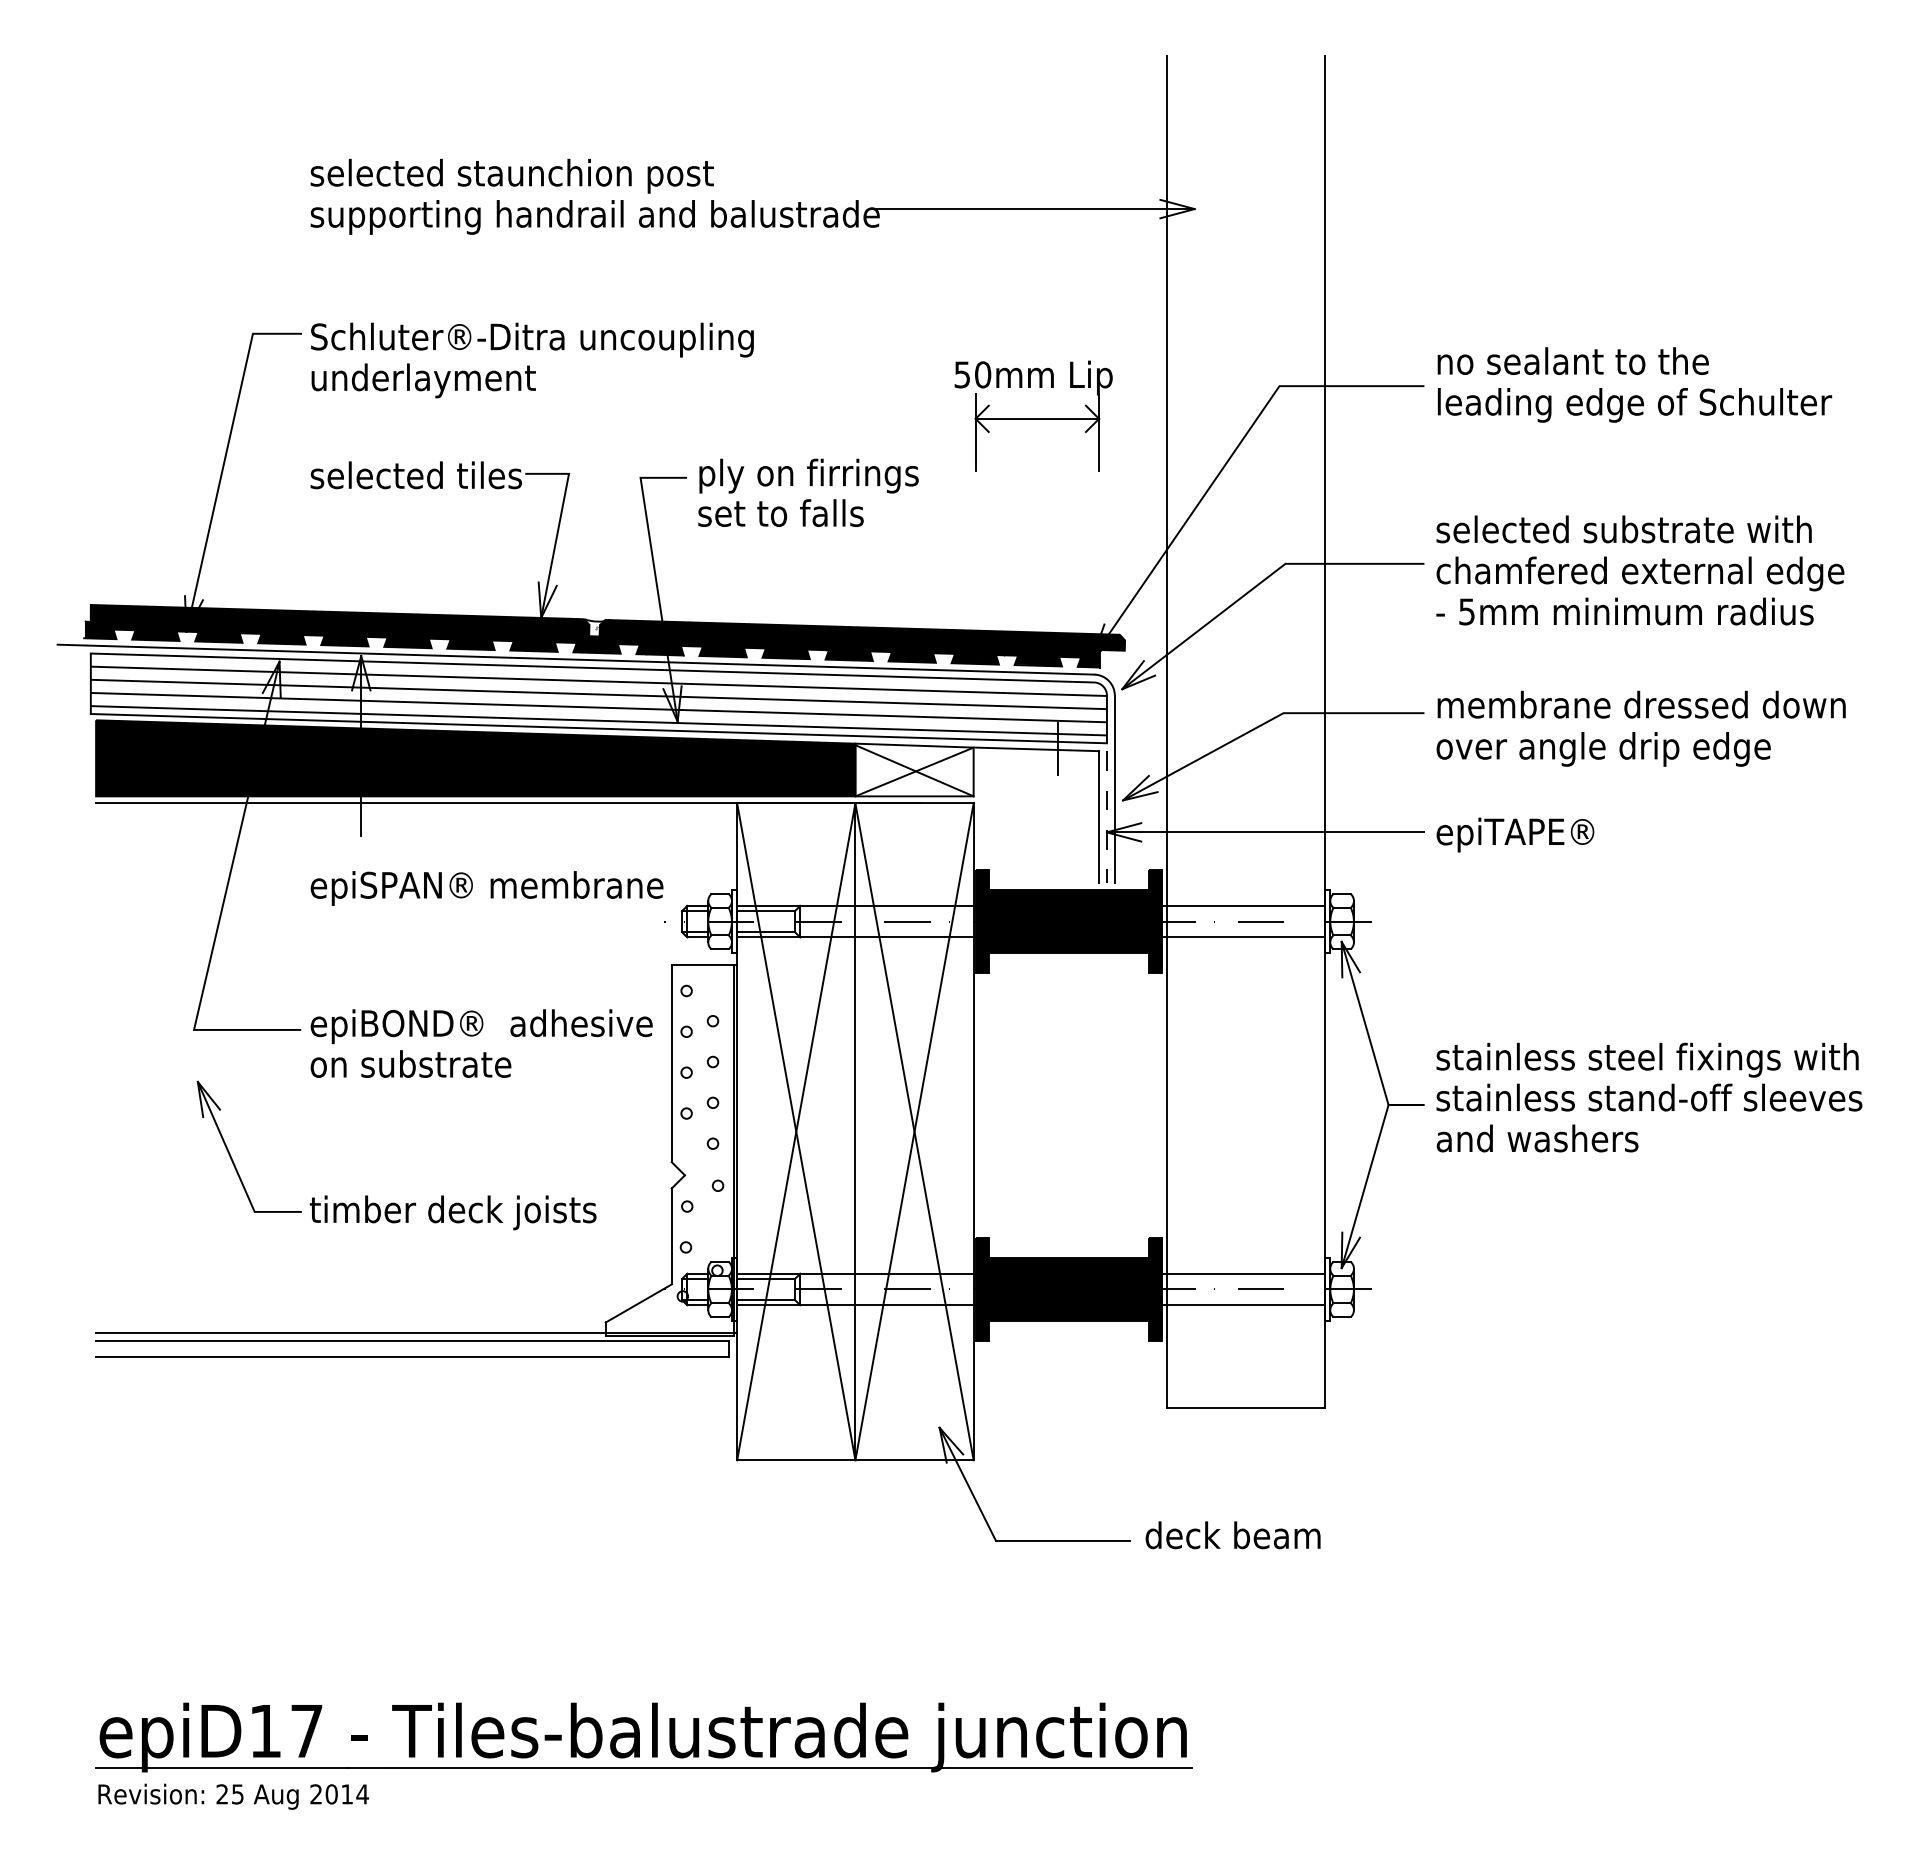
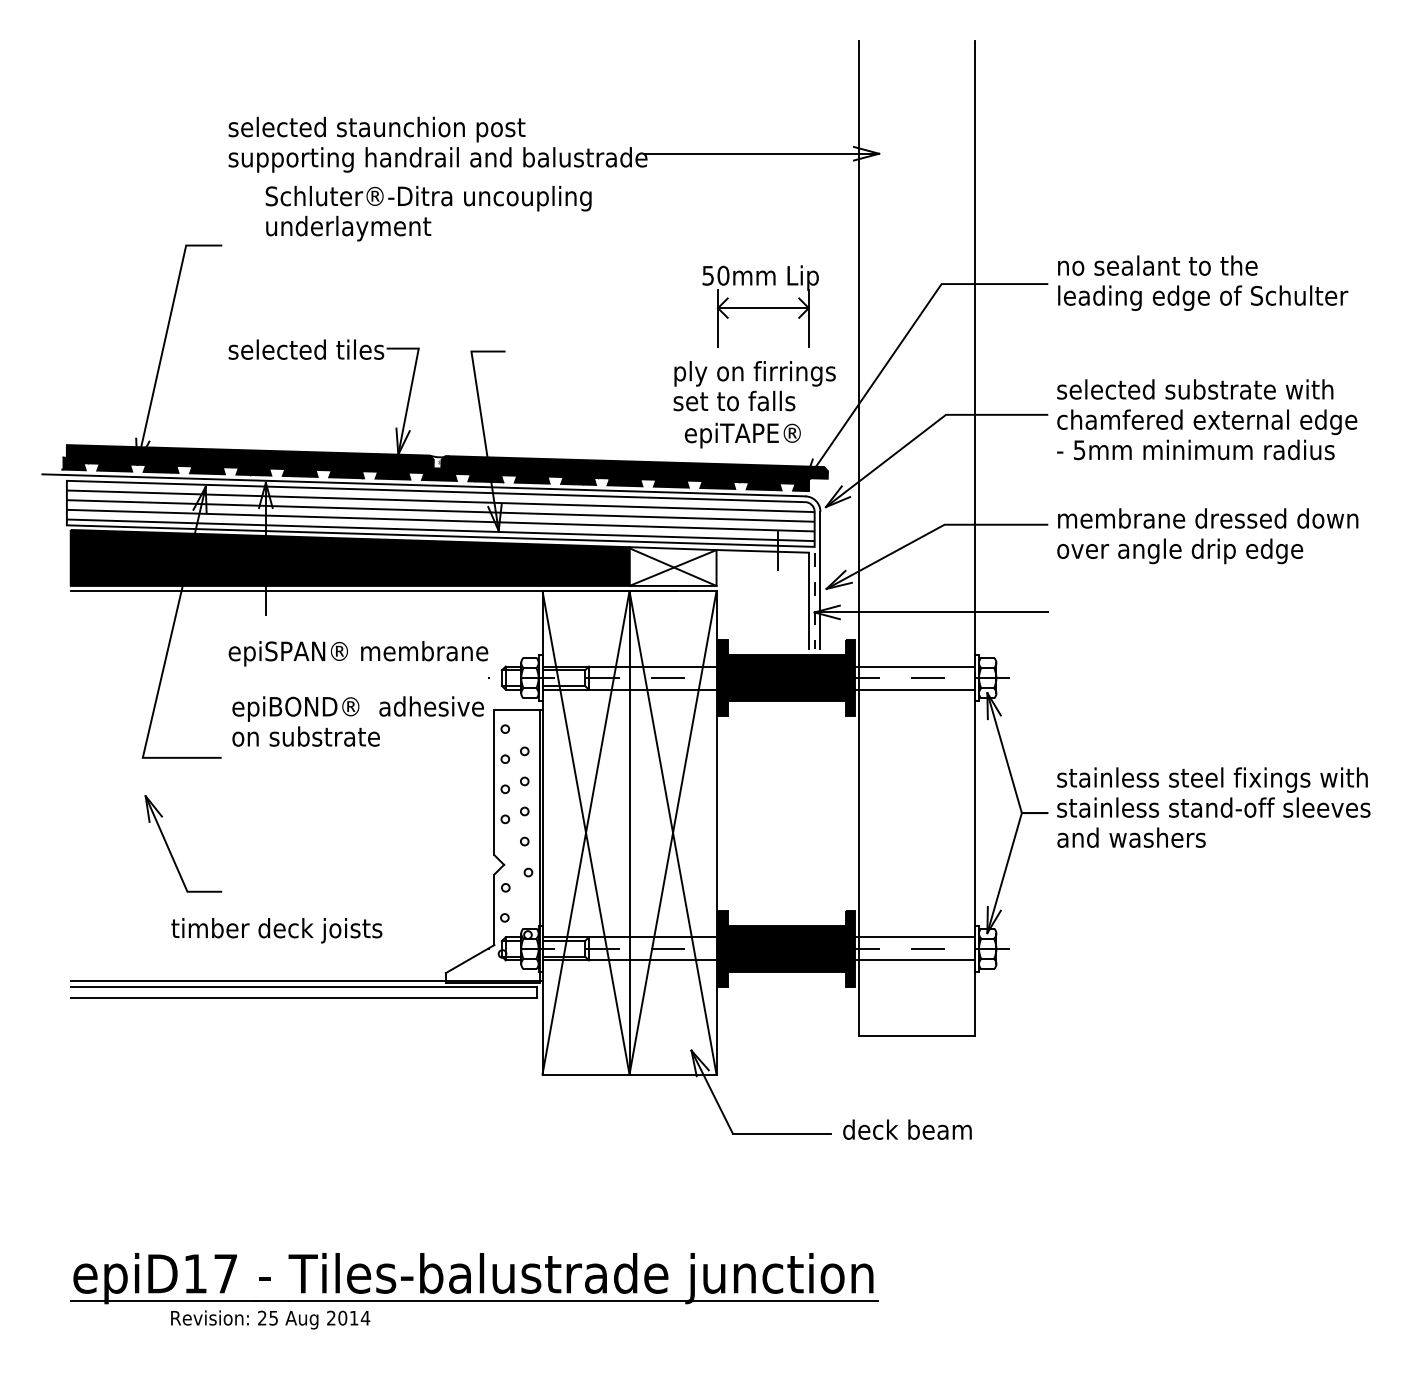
text: (532, 360) -> (428, 213), moved
text: (808, 492) -> (754, 385), moved
text: (1515, 834) -> (742, 435), moved
text: (481, 1043) -> (358, 721), moved
text: (452, 1212) -> (276, 930), moved
text: (233, 1796) -> (270, 1319), moved

